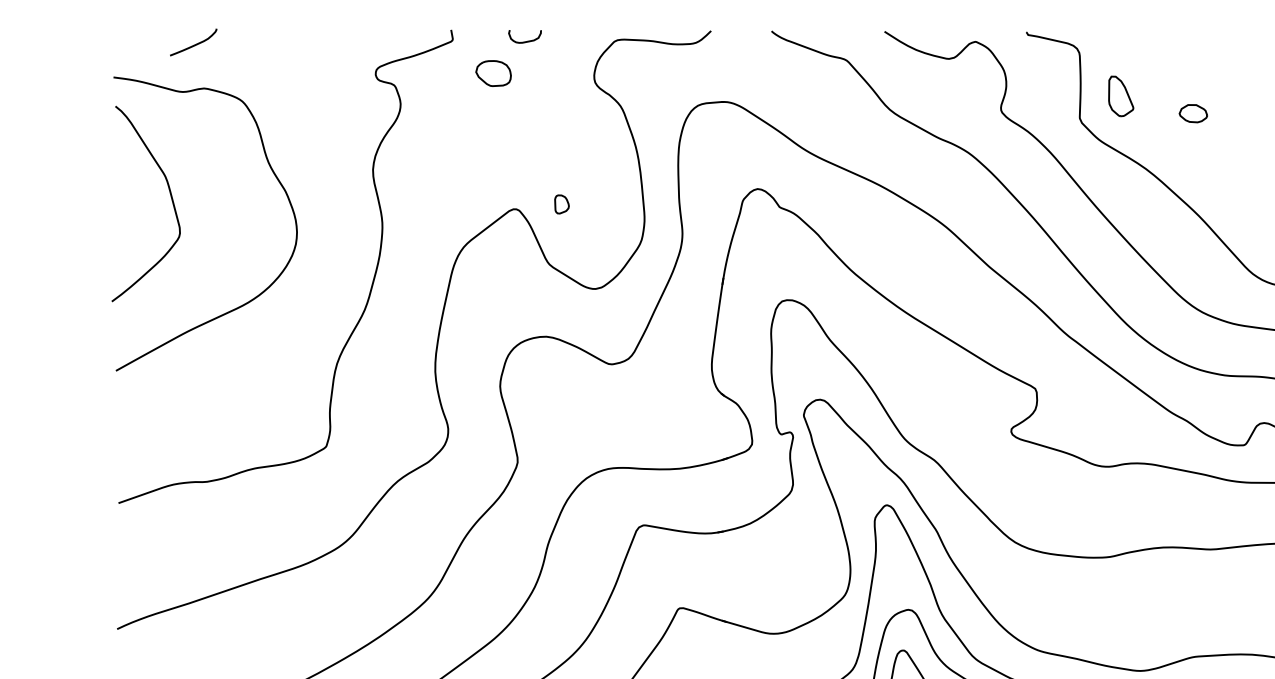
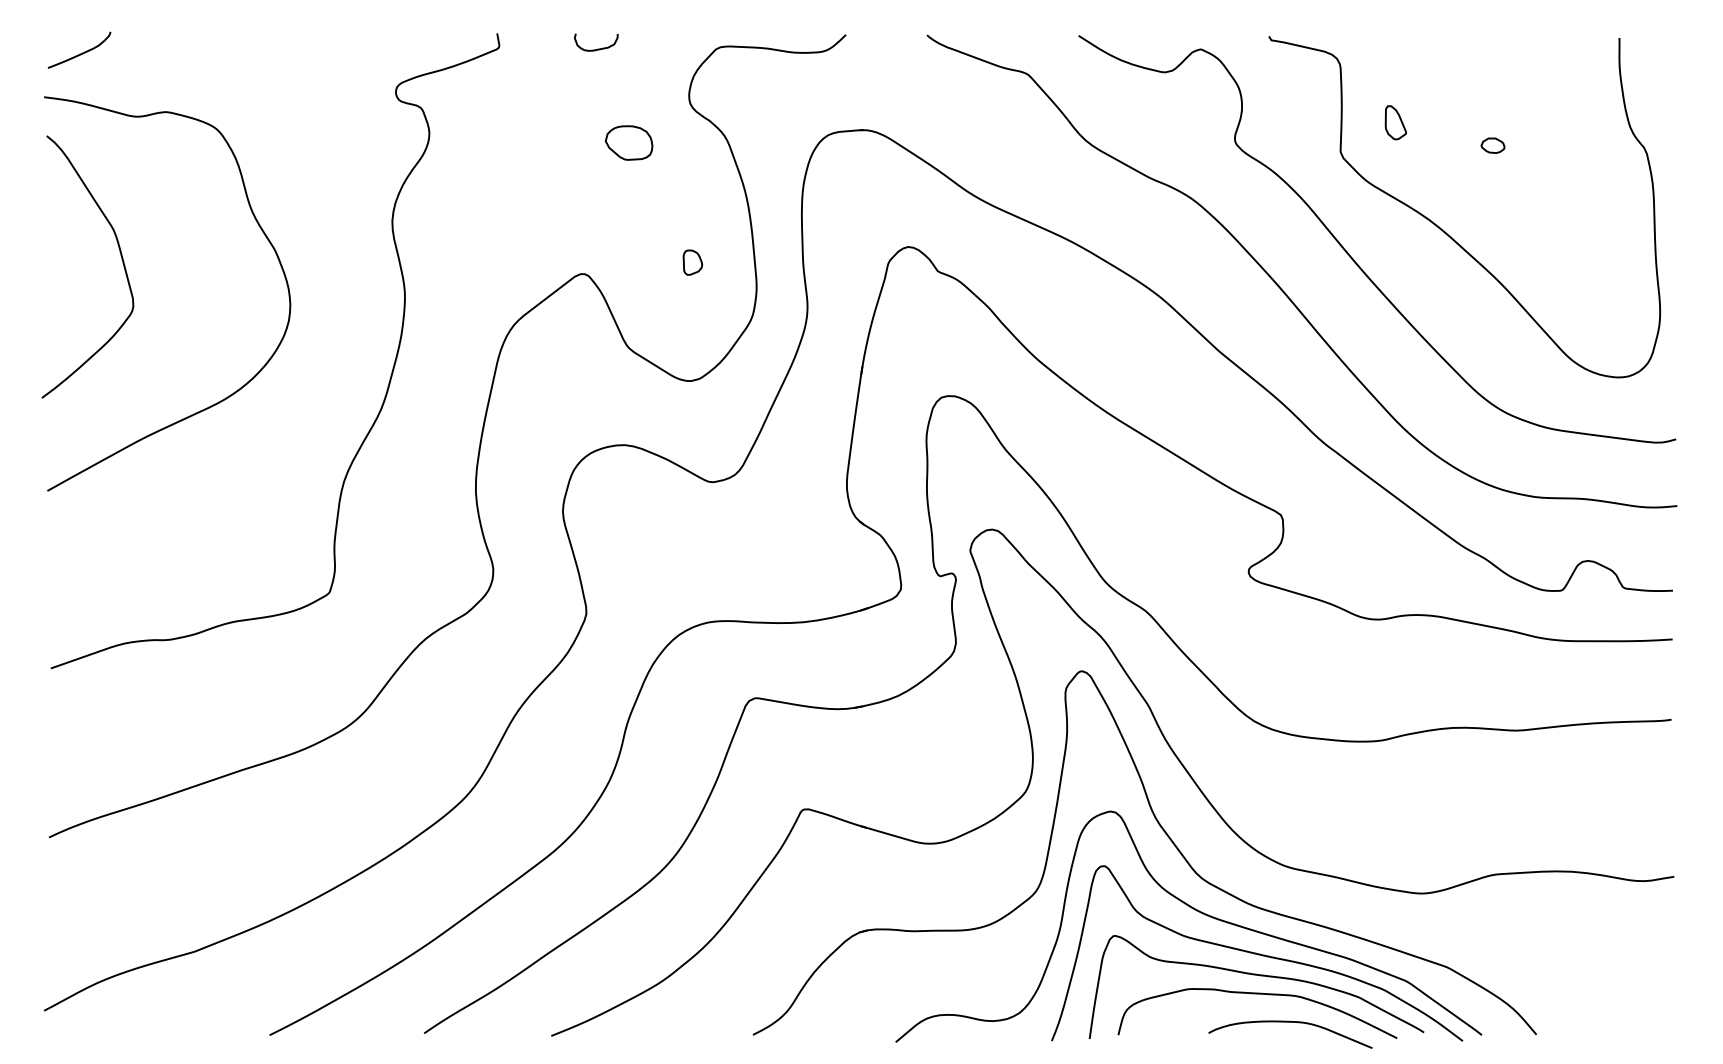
curve: (194, 44) -> (80, 53), moved
part: (493, 73) -> (628, 142), moved
part: (1120, 96) -> (1395, 122), size x0.62
part: (1192, 113) -> (1492, 145), size x0.62
part: (561, 204) -> (692, 262), moved

